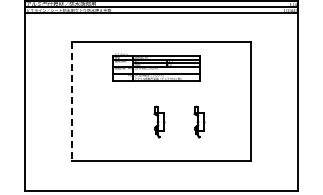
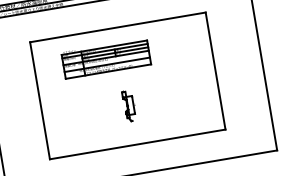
part: (156, 67) -> (106, 58), moved
line: (72, 101) -> (40, 100), dashed -> solid
part: (199, 121) -> (168, 98), removed

